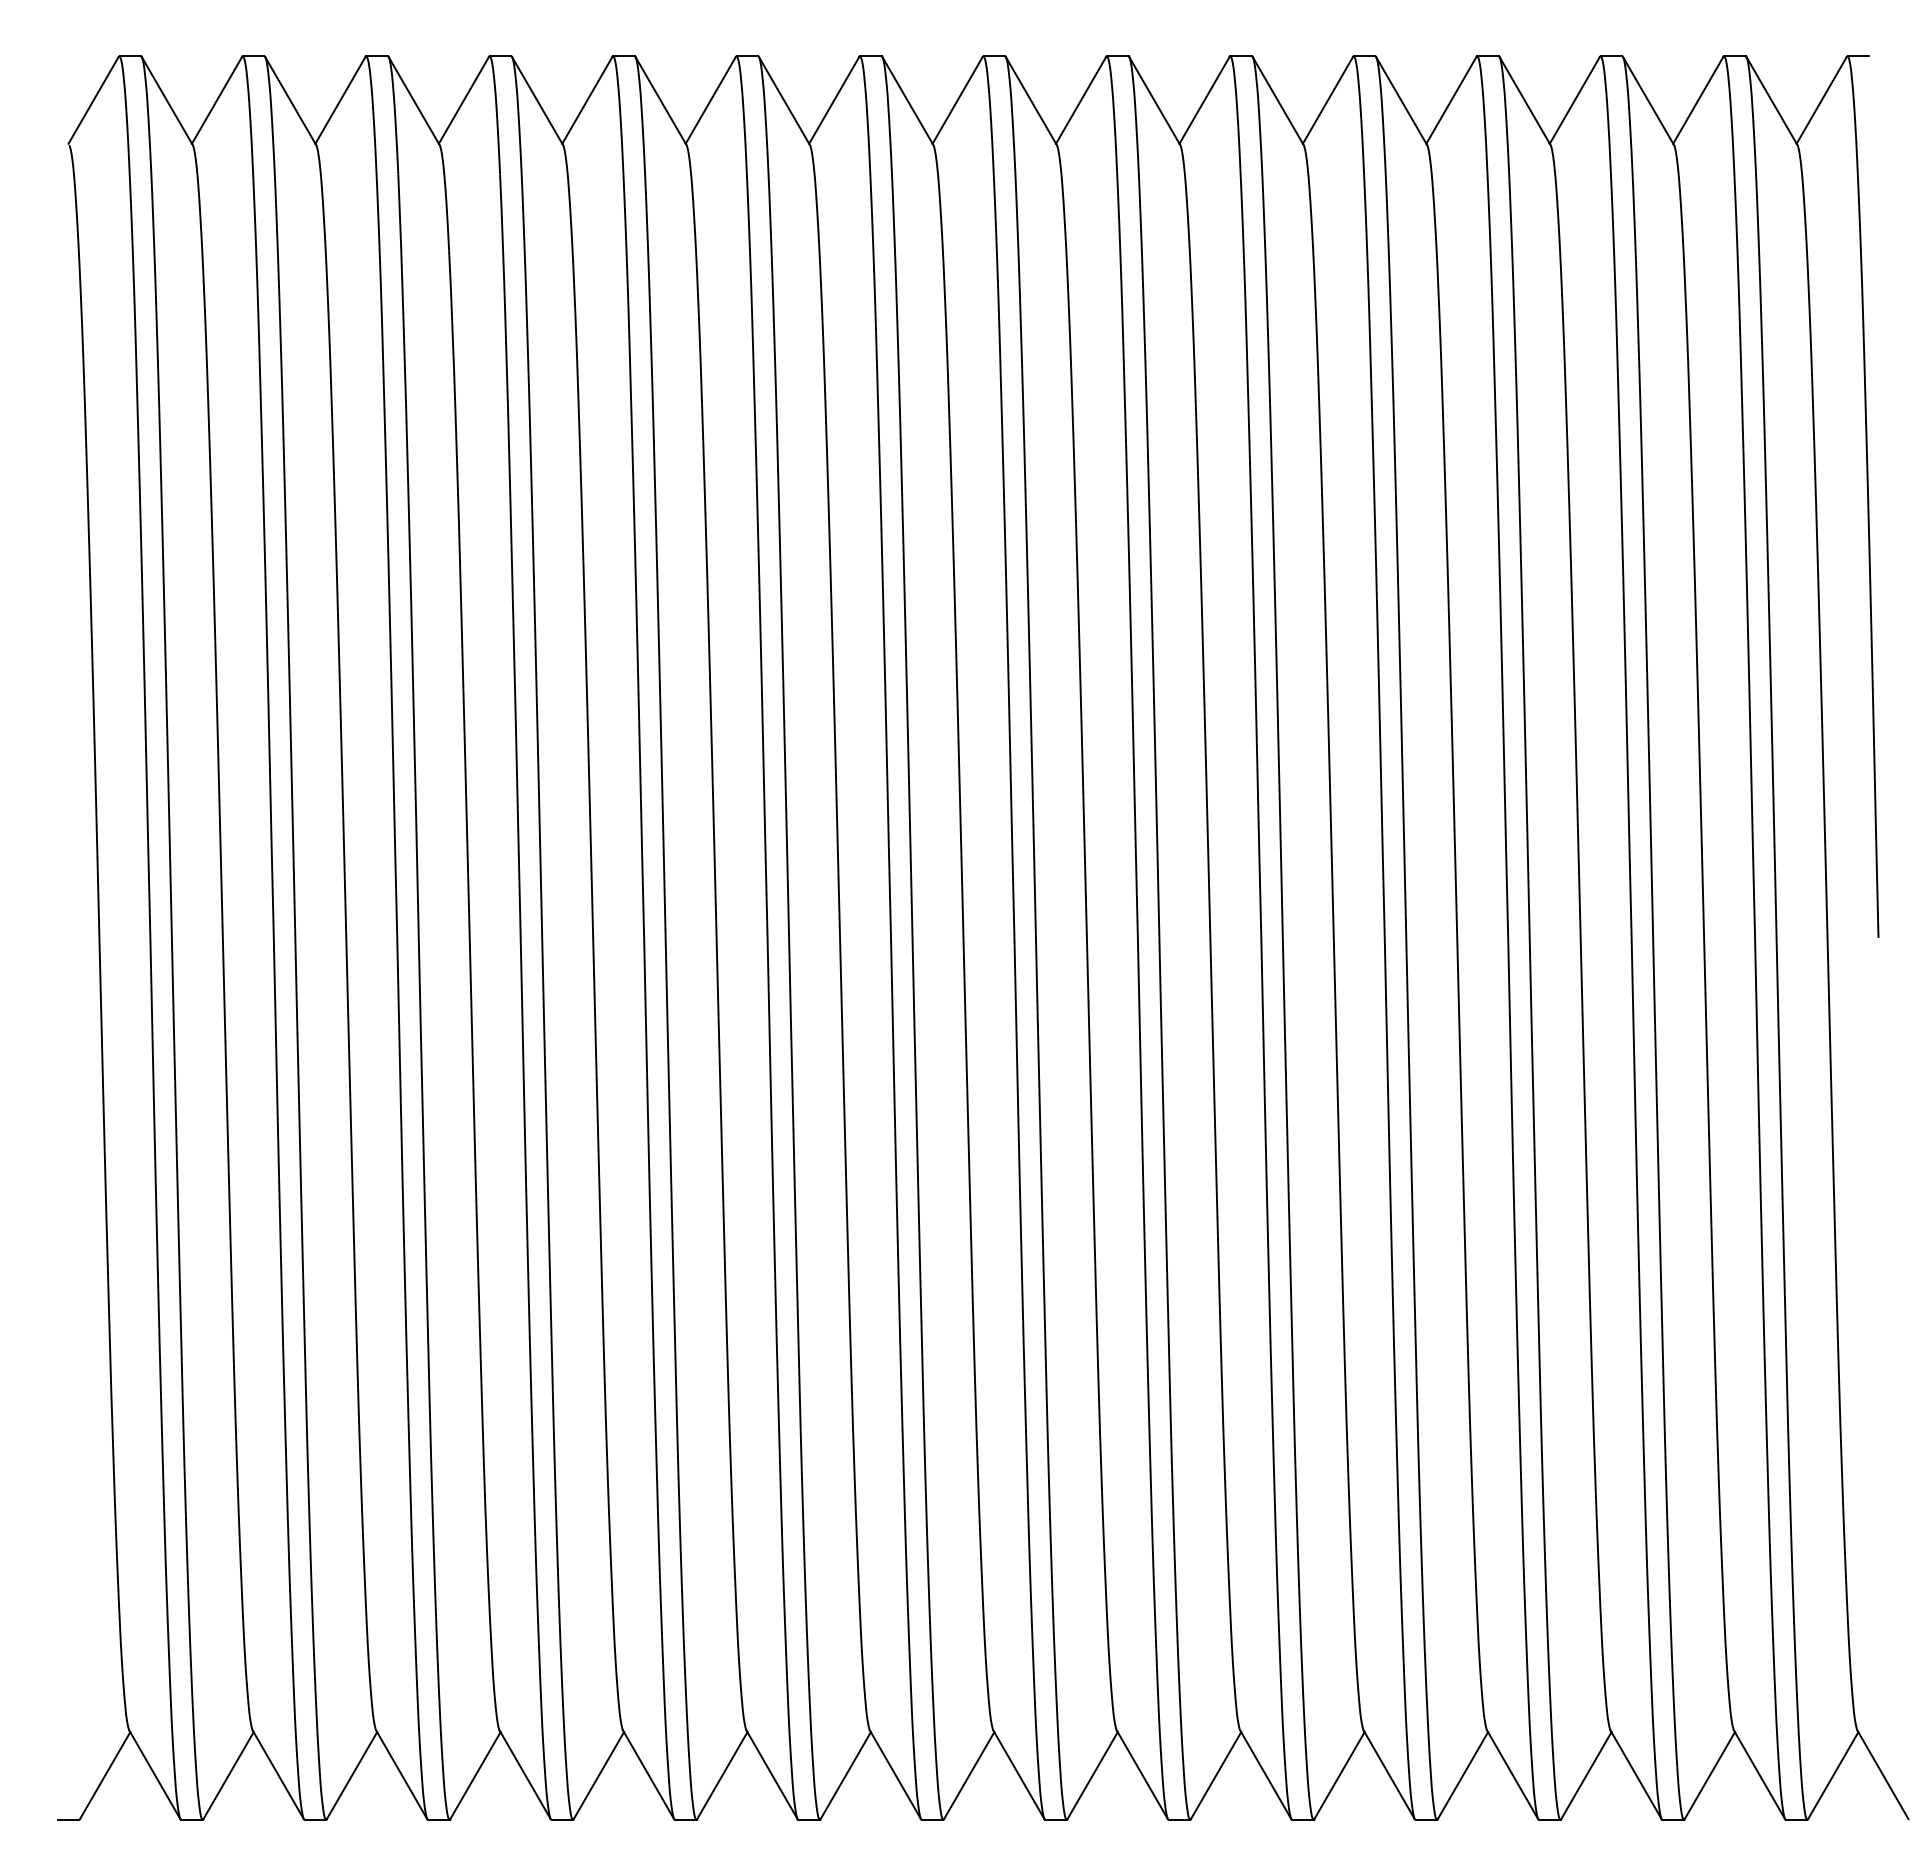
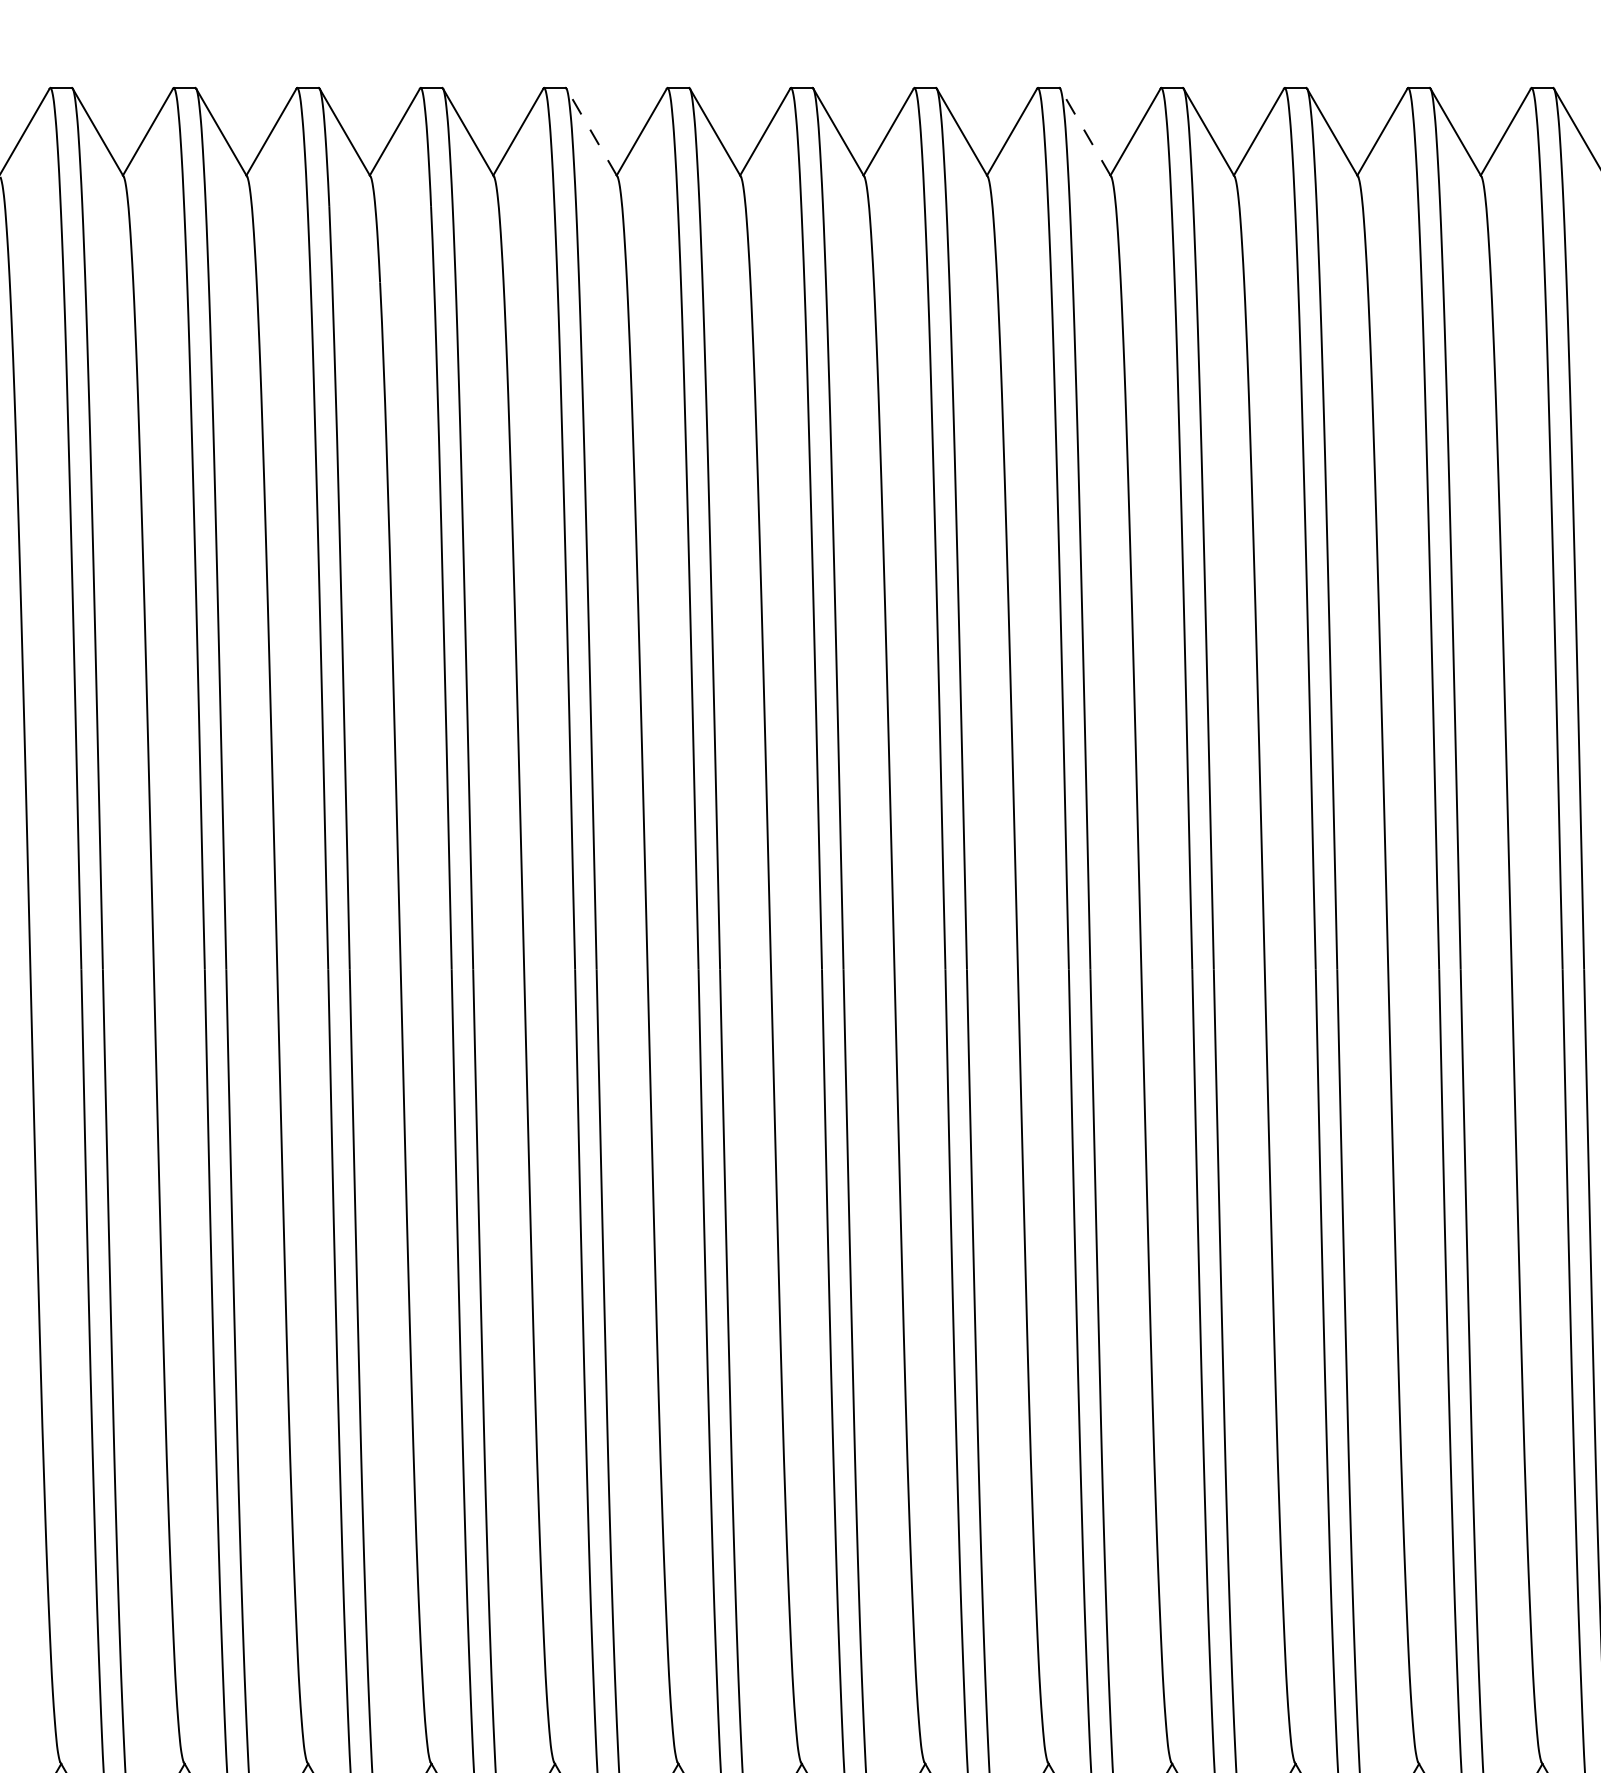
line: (660, 99) -> (591, 131), solid -> dashed
line: (1154, 99) -> (1085, 131), solid -> dashed

